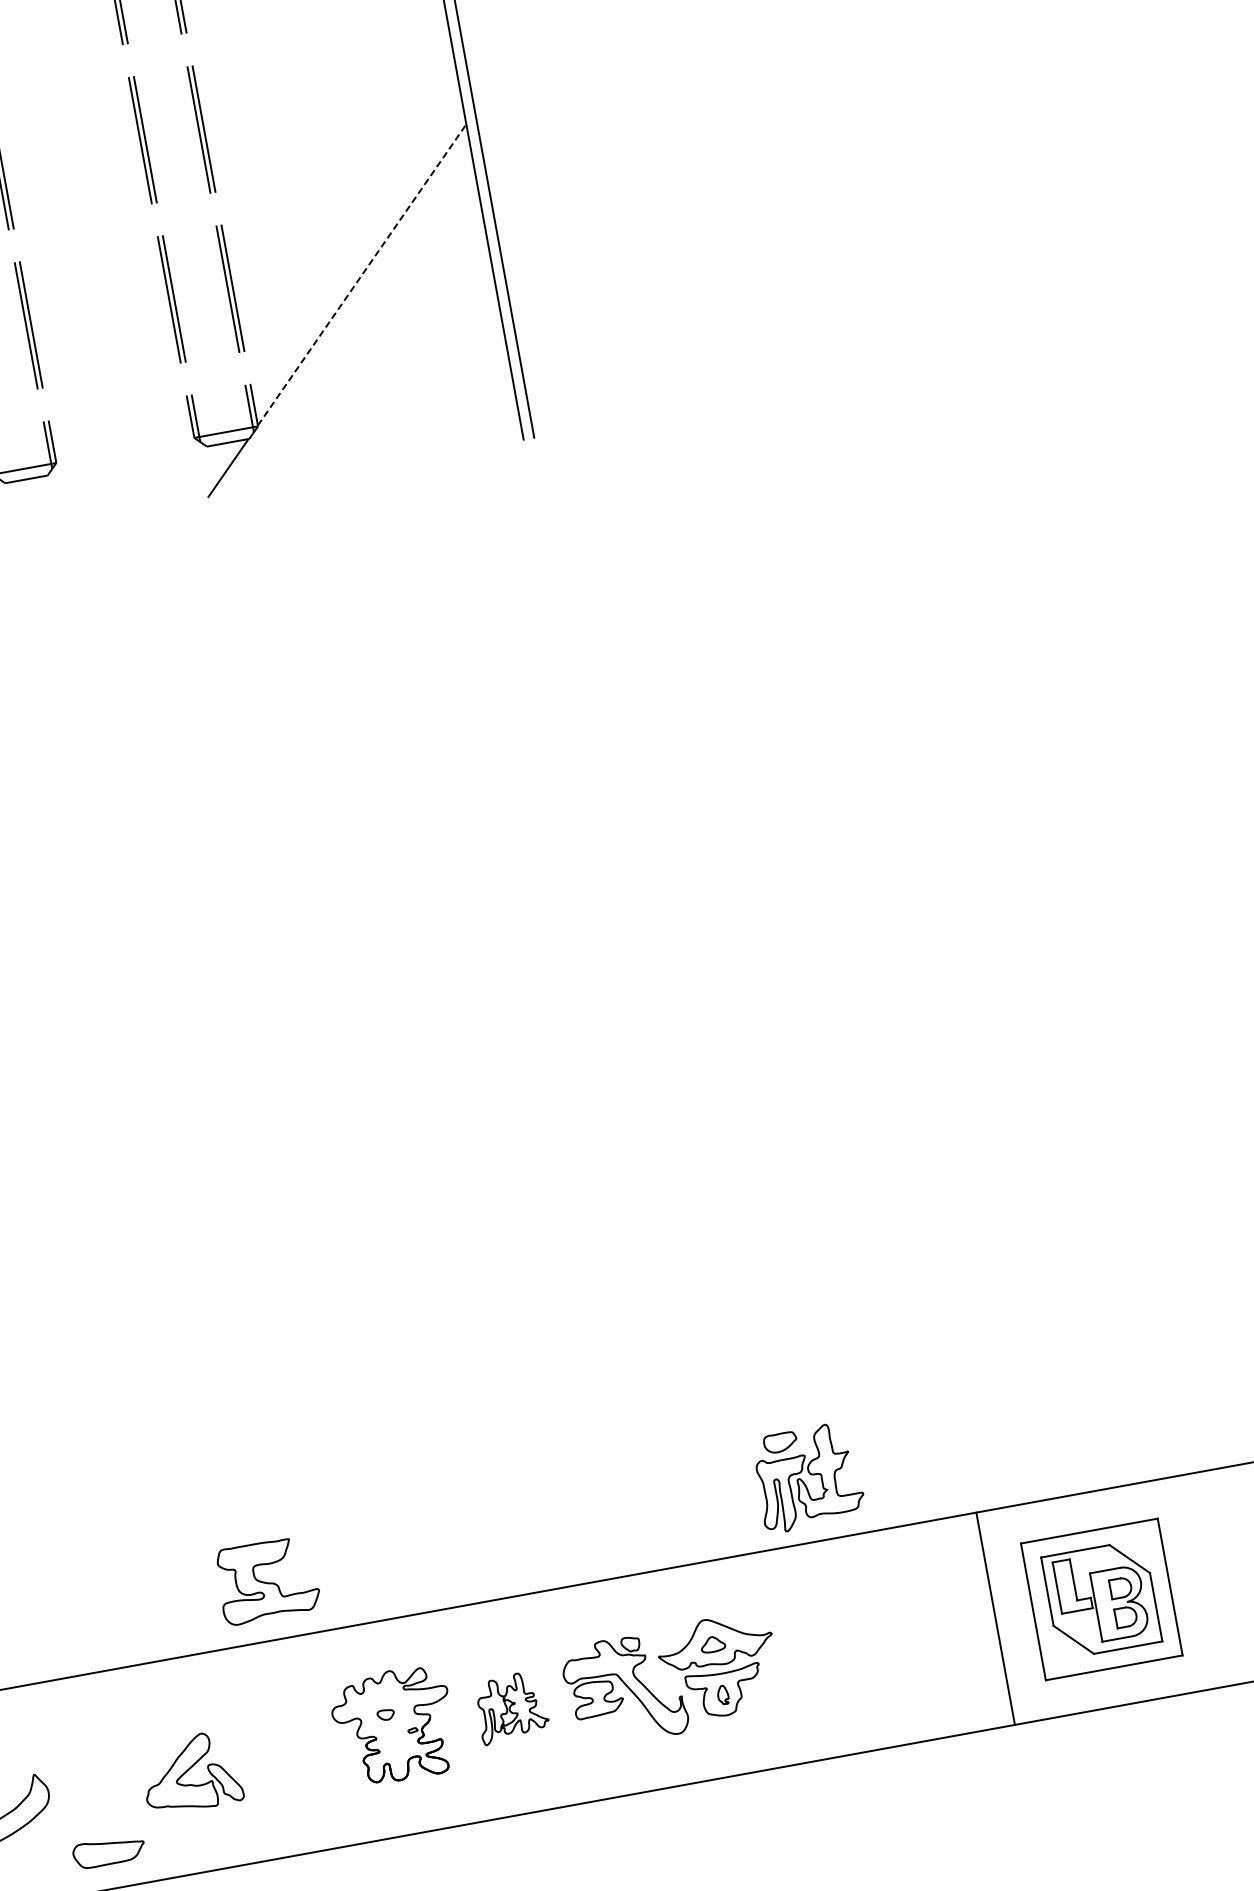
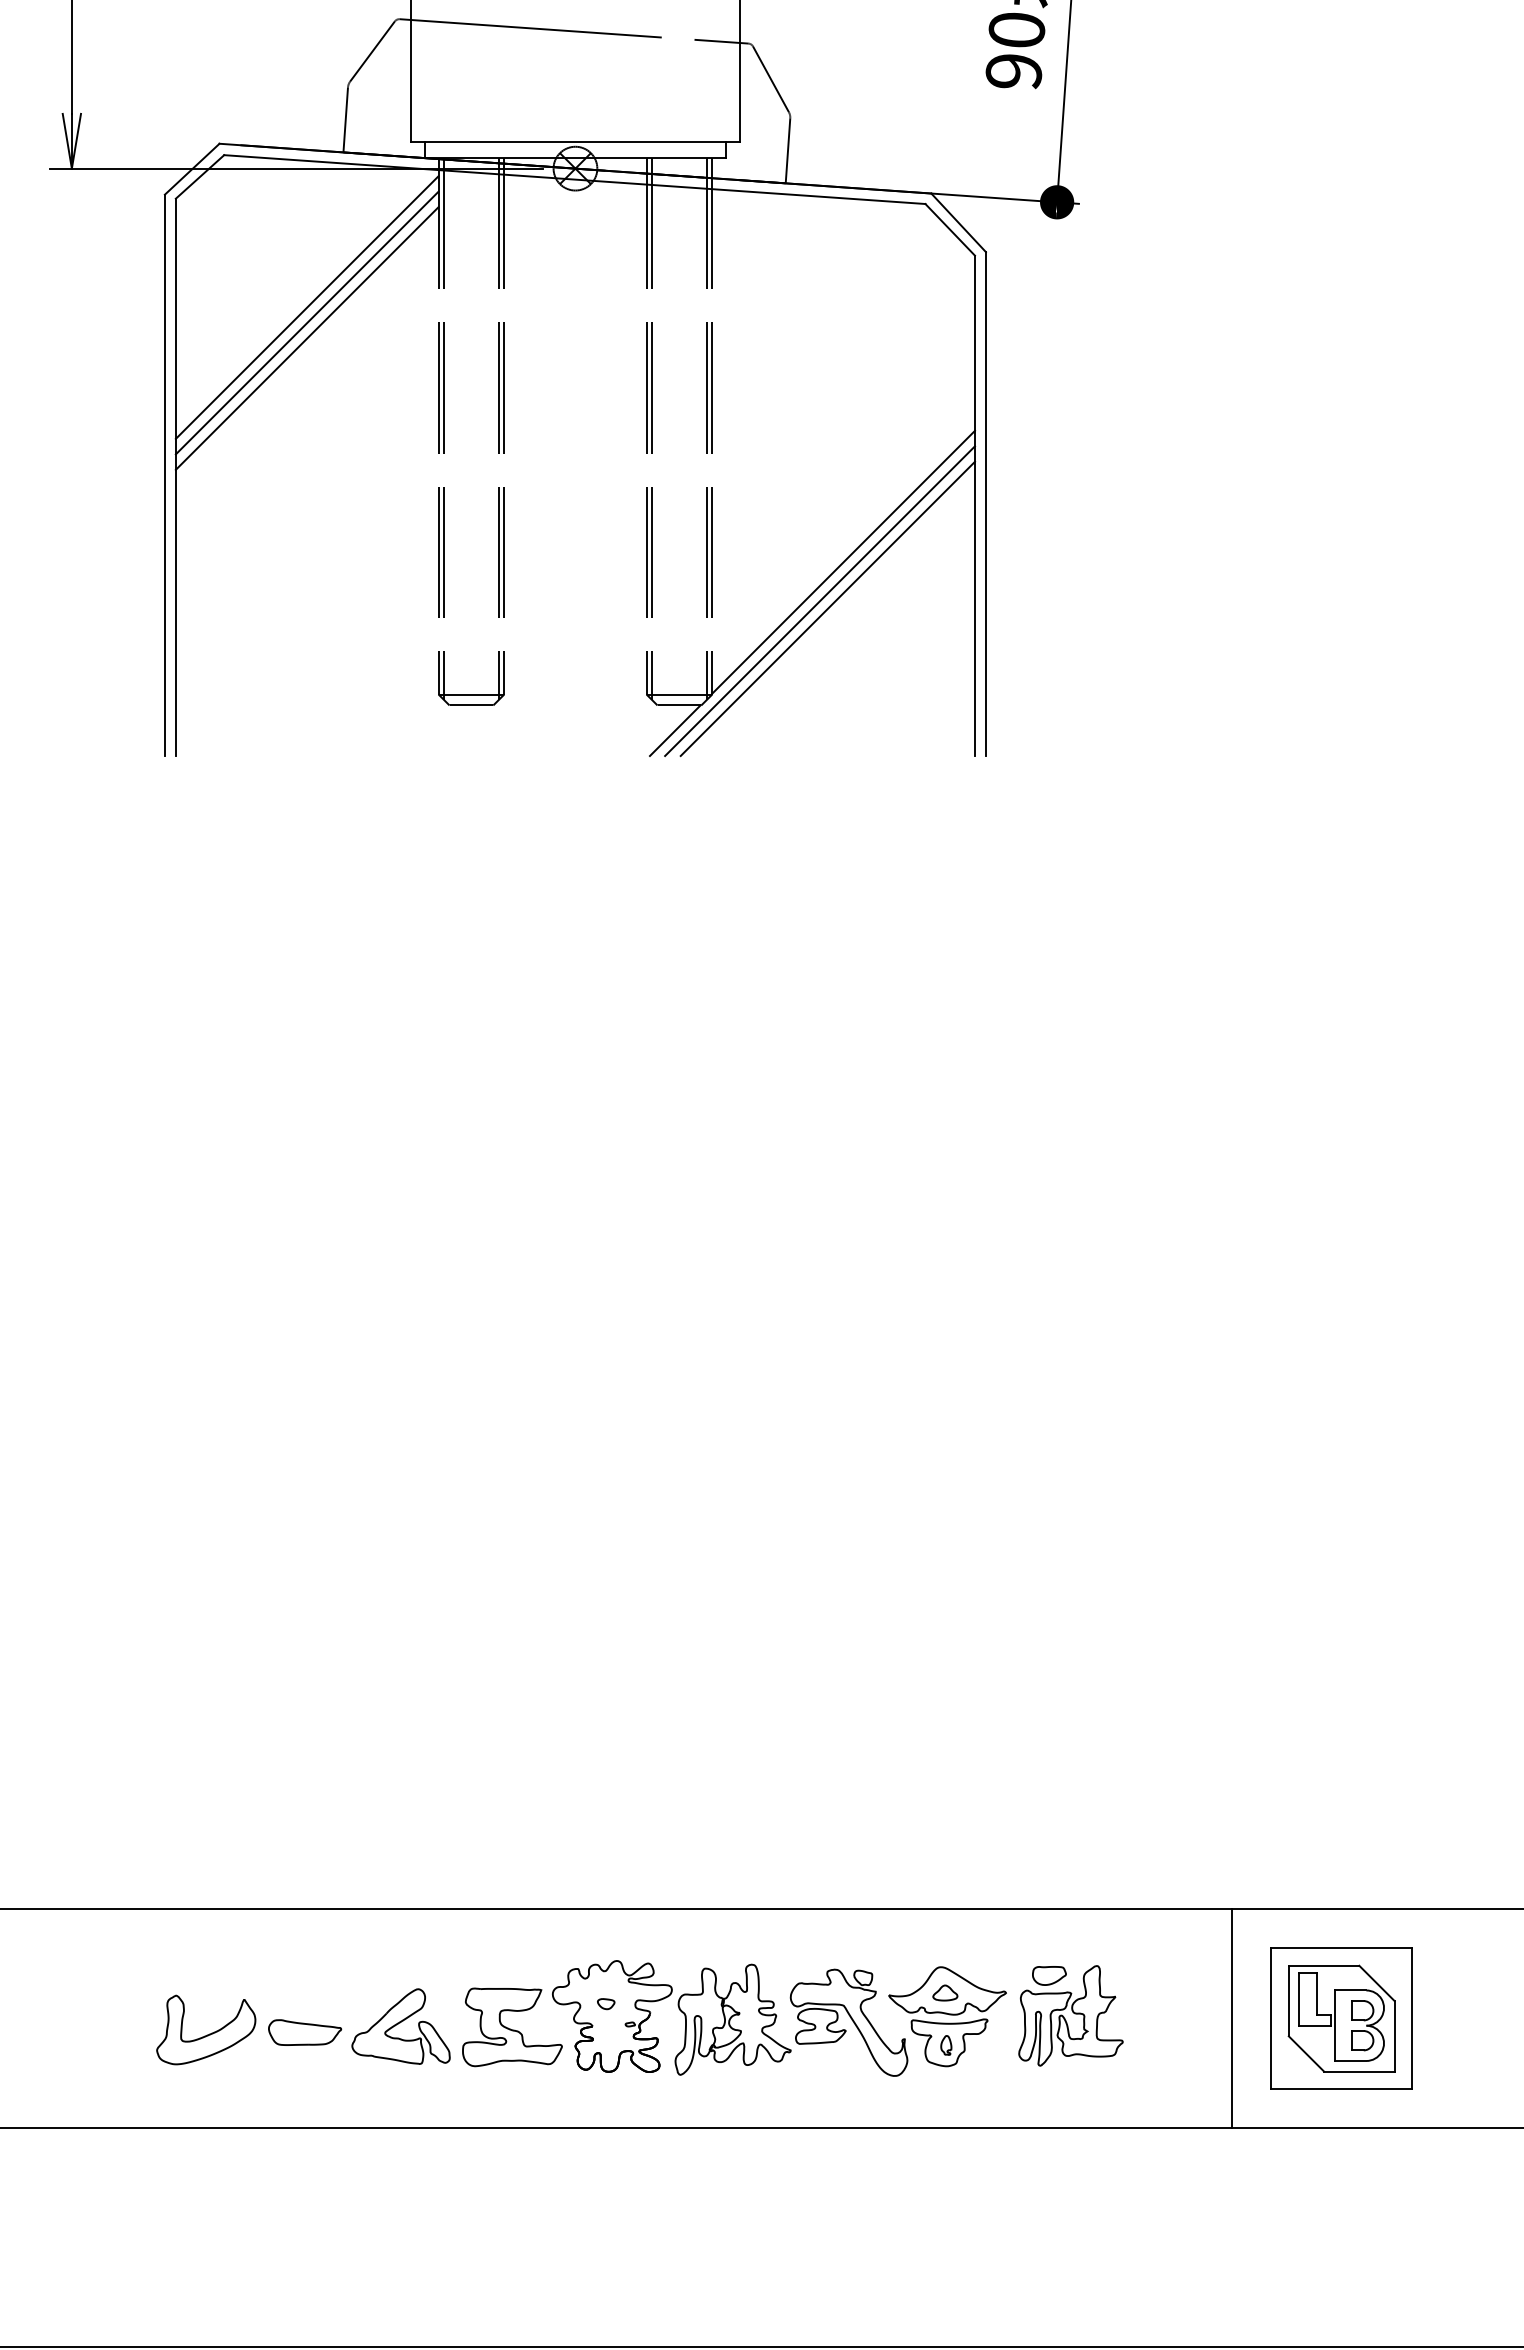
line: (362, 275) -> (843, 562), dashed -> solid
line: (345, 317) -> (819, 601), added
line: (354, 322) -> (827, 608), added
part: (807, 1477) -> (1070, 2015), moved
curve: (268, 1582) -> (512, 2029), moved
part: (511, 1707) -> (732, 2019), size x1.67
curve: (110, 1844) -> (307, 2025), moved

